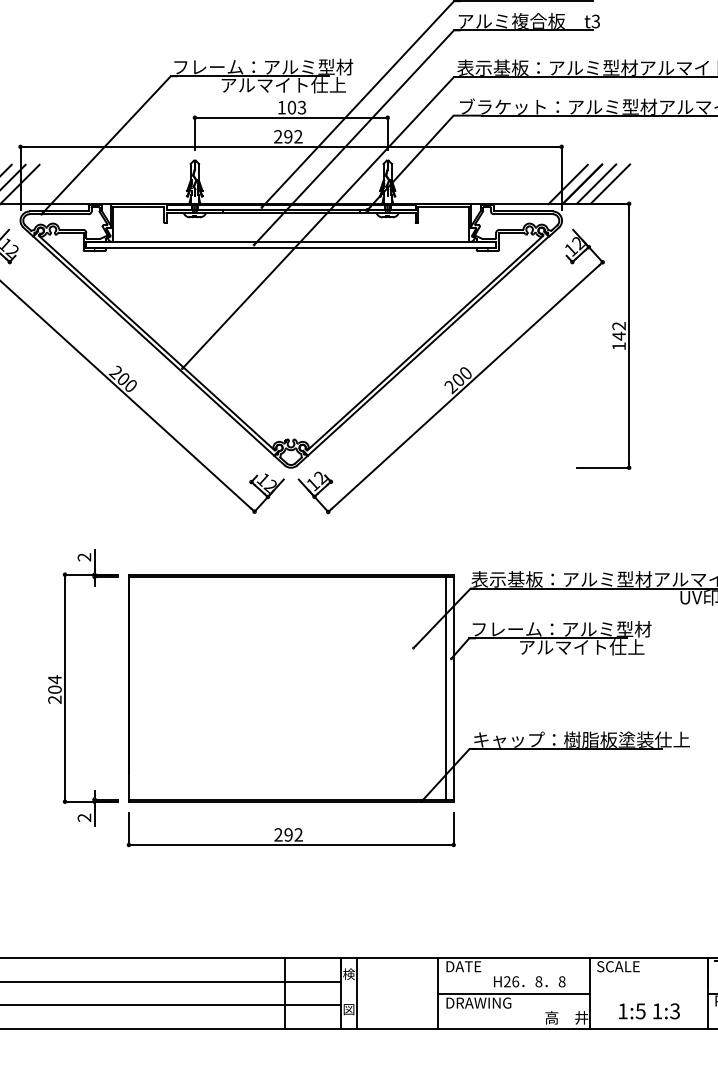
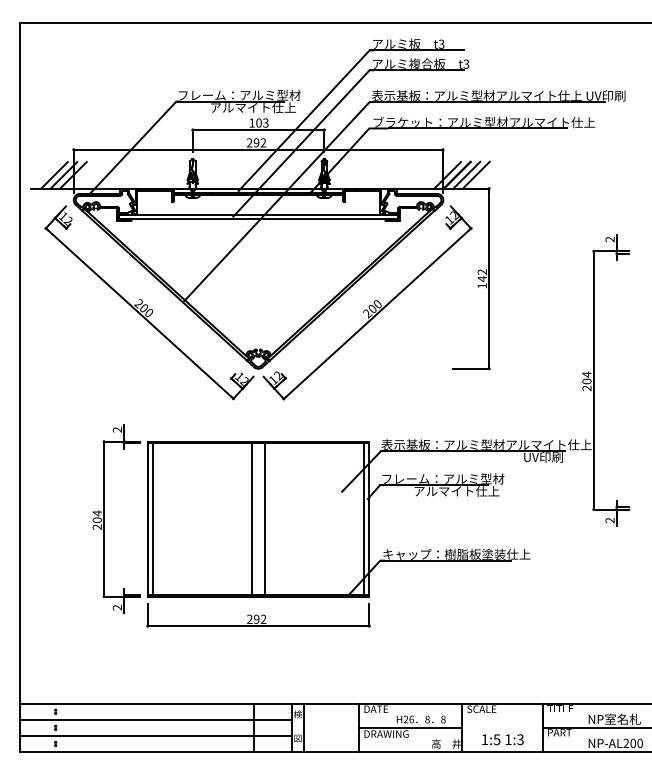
line: (135, 688) -> (152, 519), added
line: (280, 688) -> (251, 519), added
line: (301, 688) -> (265, 519), added

